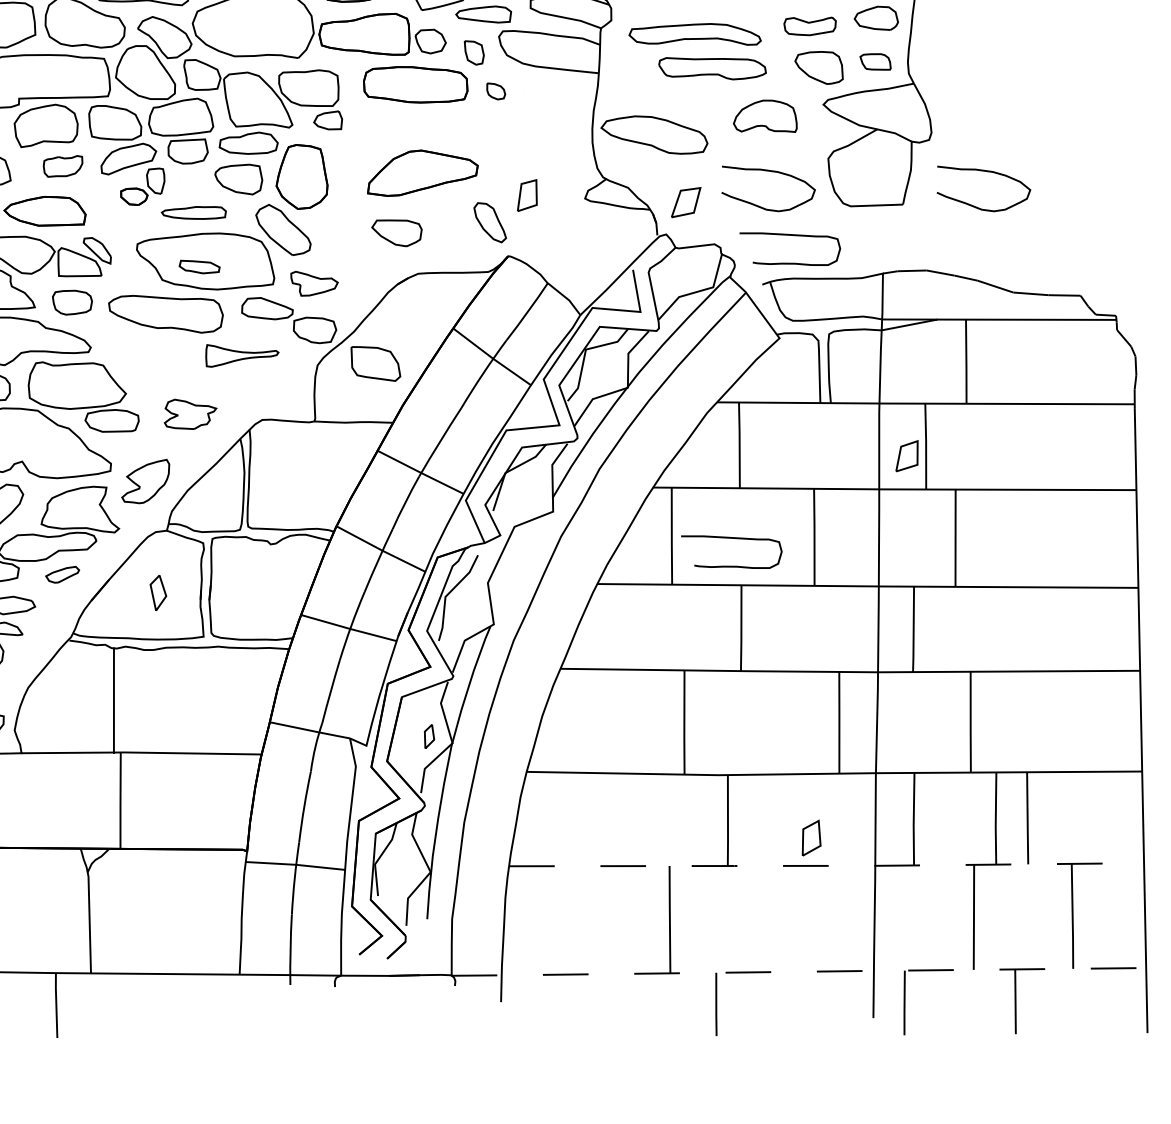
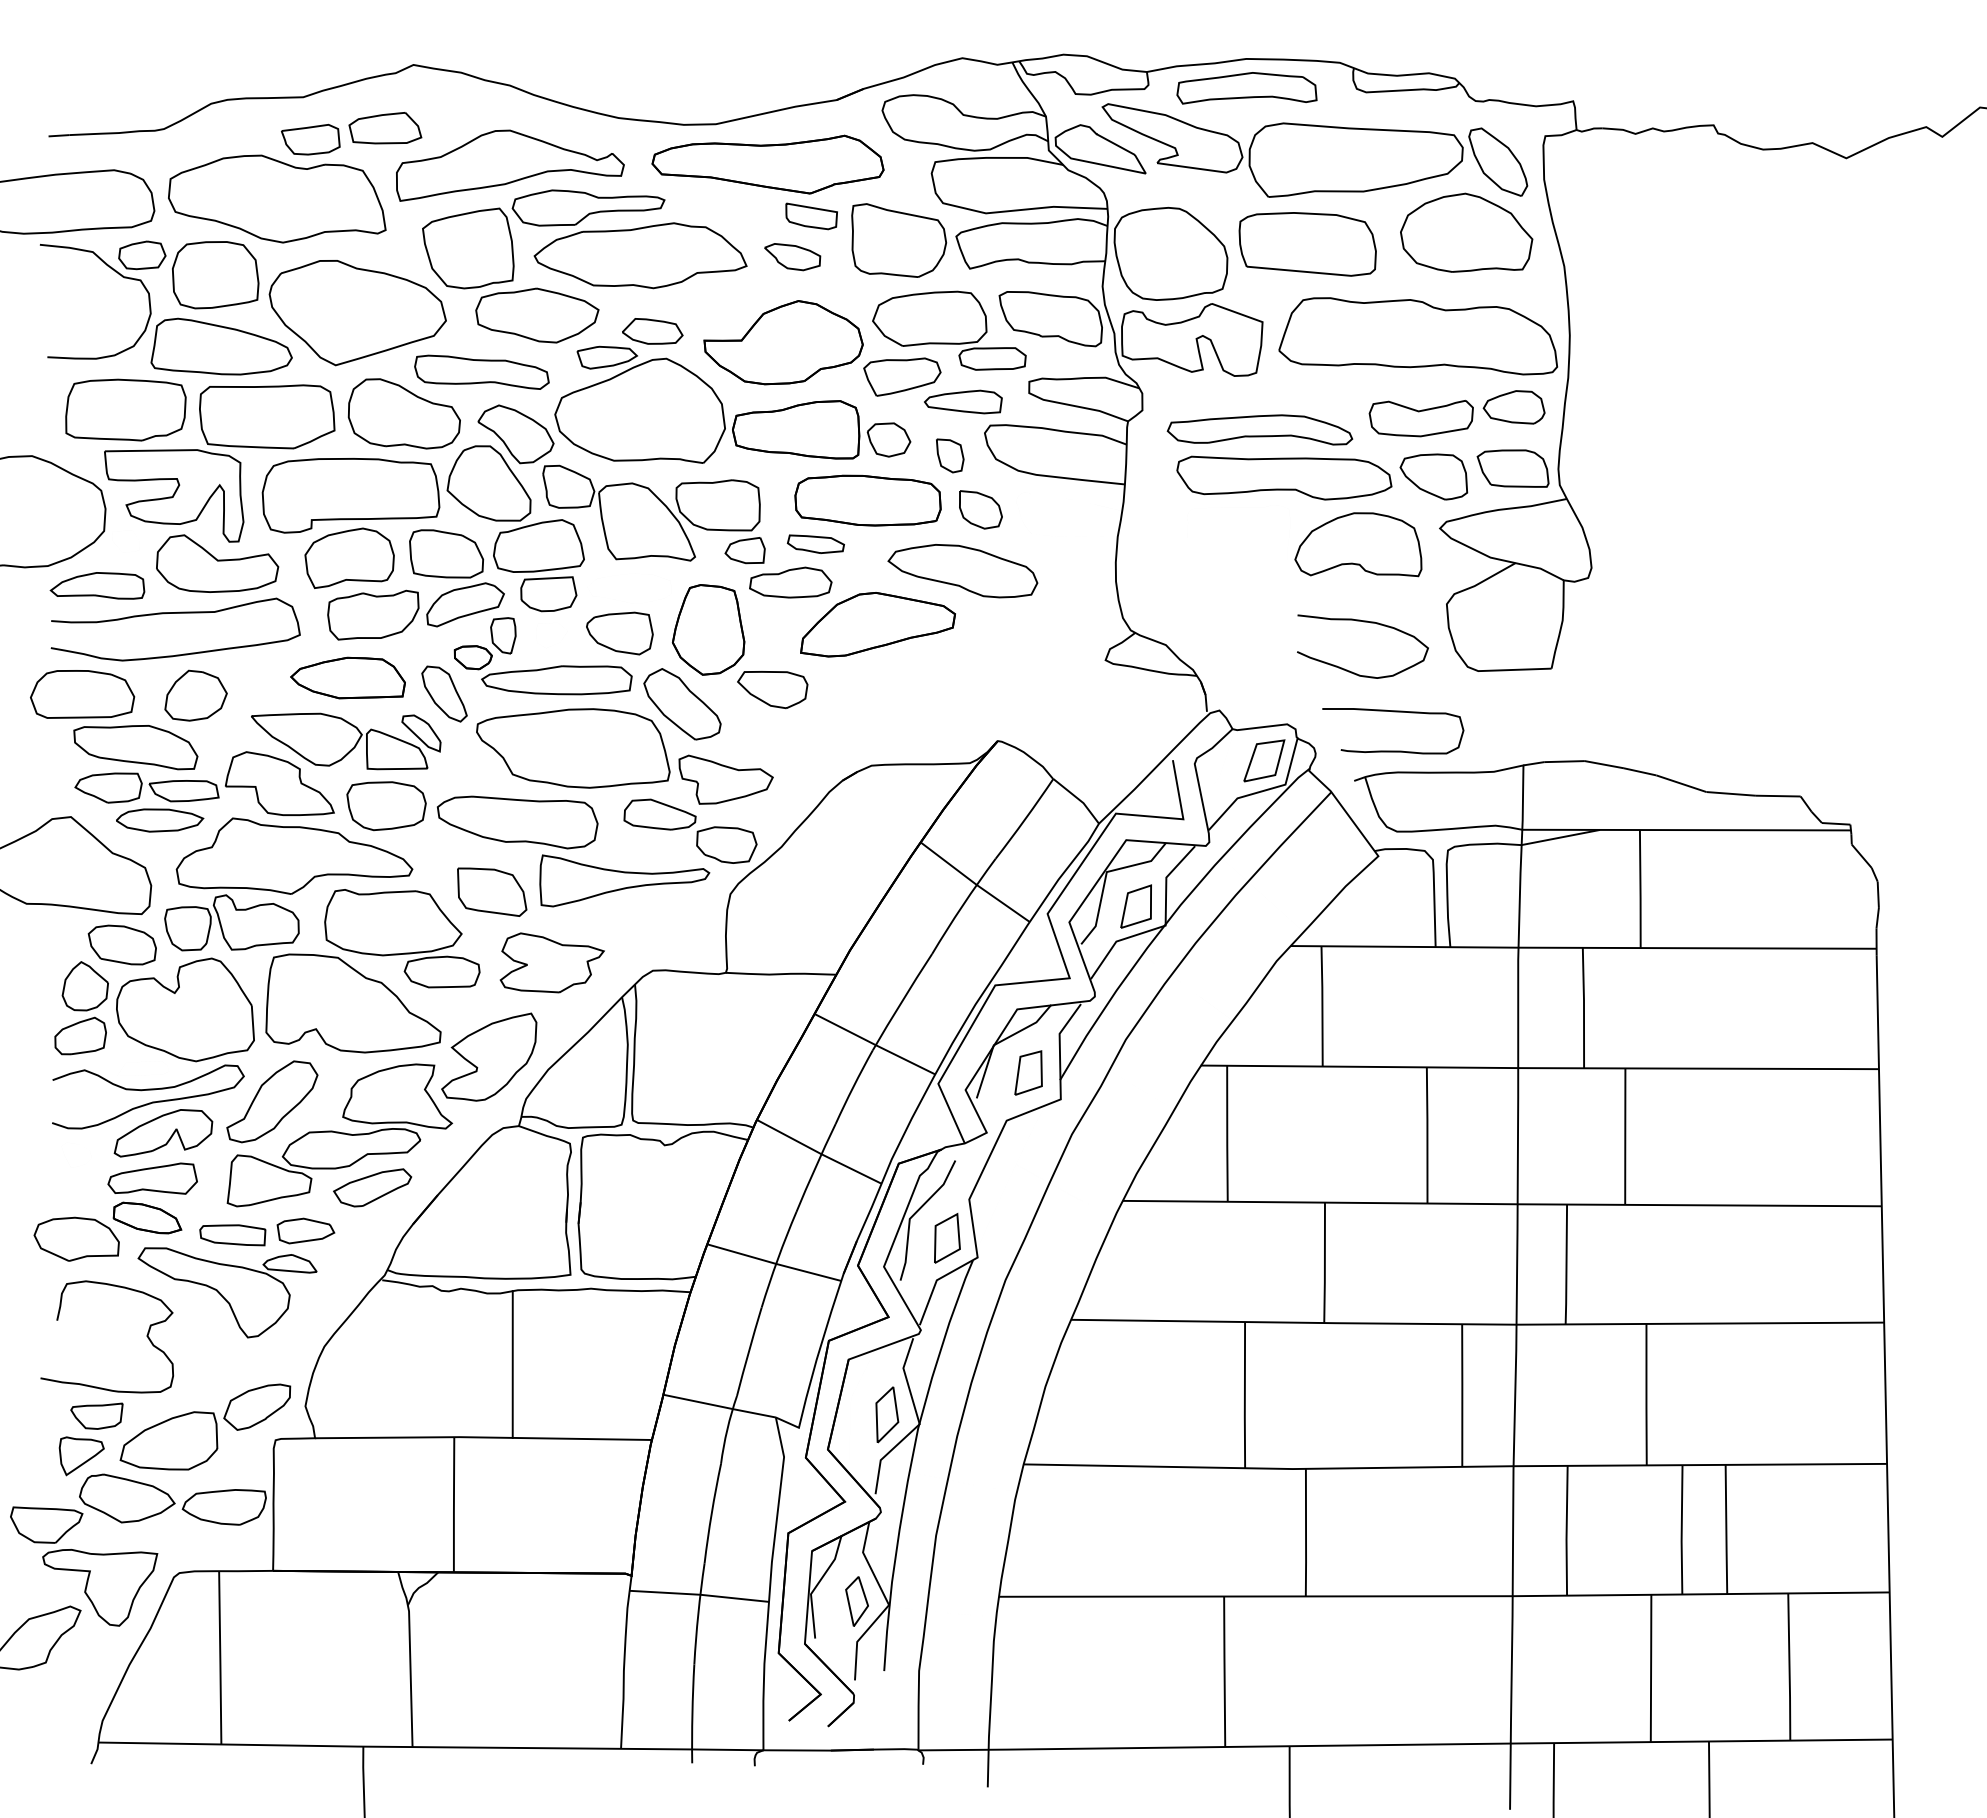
part: (809, 26) -> (1420, 418), size x1.43
part: (875, 61) -> (1512, 468), size x1.67
part: (712, 68) -> (1284, 477), size x1.43
part: (495, 91) -> (980, 509), size x1.67
part: (765, 116) -> (1358, 544), size x1.43
part: (654, 135) -> (962, 571), moved
part: (248, 143) -> (790, 582), moved
part: (63, 165) -> (373, 614), size x1.67
curve: (984, 171) -> (1665, 622), removed
part: (527, 195) -> (1028, 1072), moved
part: (686, 202) -> (1264, 760), moved
part: (193, 213) -> (556, 680), size x1.67
part: (490, 222) -> (444, 693), moved
part: (396, 233) -> (772, 690), moved
part: (199, 266) -> (815, 543), moved
part: (314, 283) -> (725, 779), size x1.43
part: (72, 302) -> (386, 806), size x1.43
part: (242, 355) -> (624, 880), size x1.67
part: (376, 363) -> (492, 891), moved
part: (190, 414) -> (551, 962), size x1.43
part: (906, 456) -> (1135, 906), moved
part: (145, 481) -> (489, 1056), size x1.43
curve: (731, 538) -> (1311, 1137), removed
part: (62, 574) -> (372, 1187), size x1.67
part: (157, 593) -> (856, 1601), moved
line: (113, 700) -> (512, 1364), moved
part: (429, 736) -> (887, 1414), size x1.67
part: (811, 838) -> (947, 1238), moved
line: (826, 866) -> (1444, 1596), dashed -> solid
line: (798, 971) -> (1405, 1744), dashed -> solid

